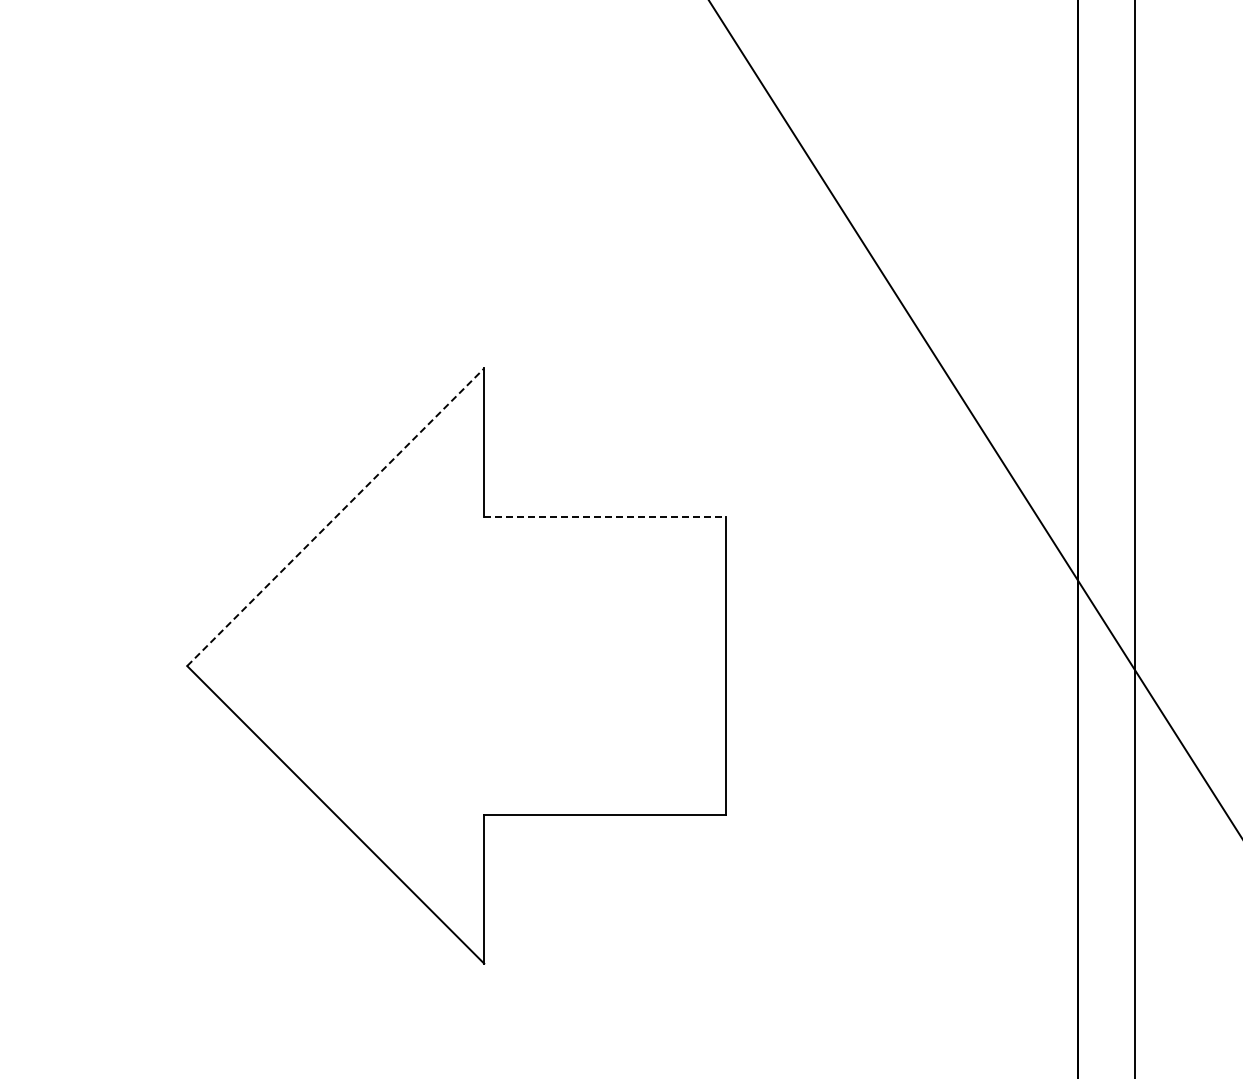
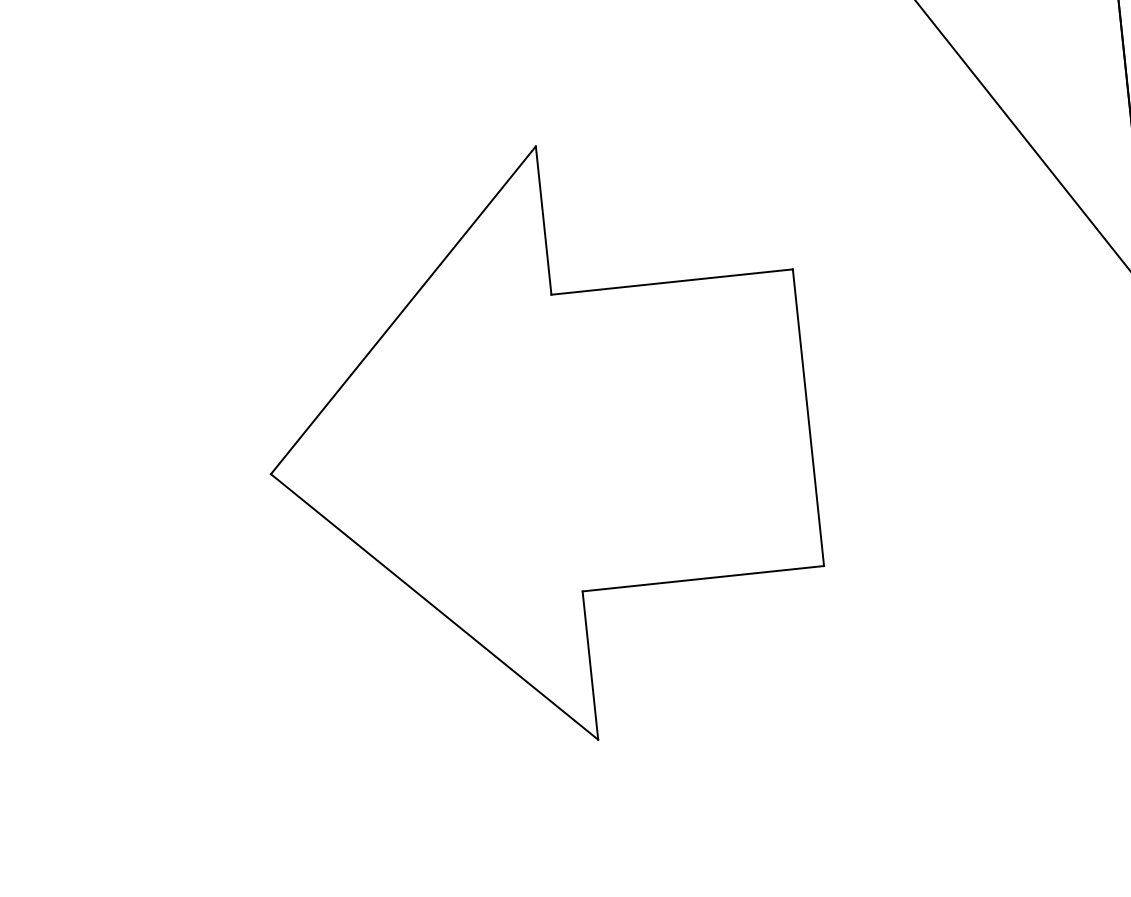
line: (336, 516) -> (404, 309), dashed -> solid
line: (605, 517) -> (672, 282), dashed -> solid

